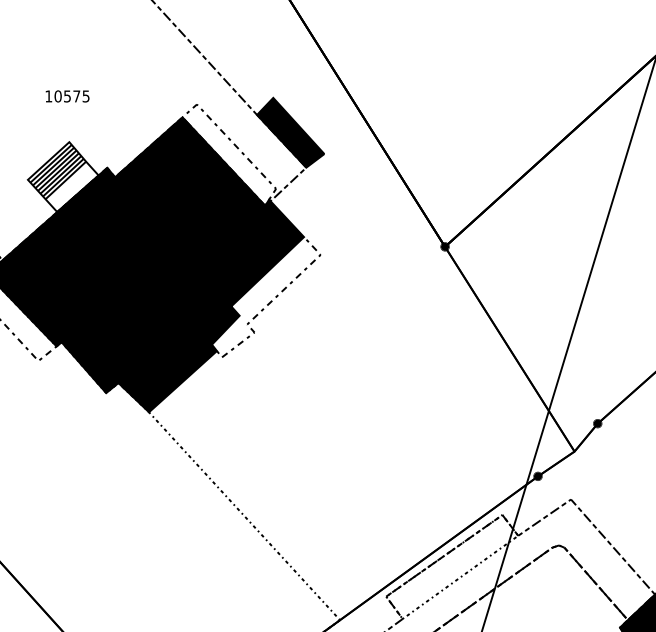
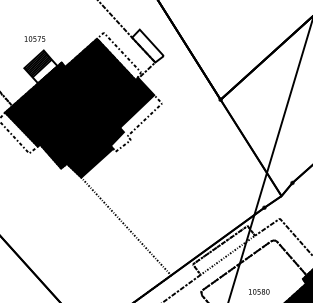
text: (66, 95) -> (34, 38), moved
fill: (289, 131) -> (147, 45), removed

